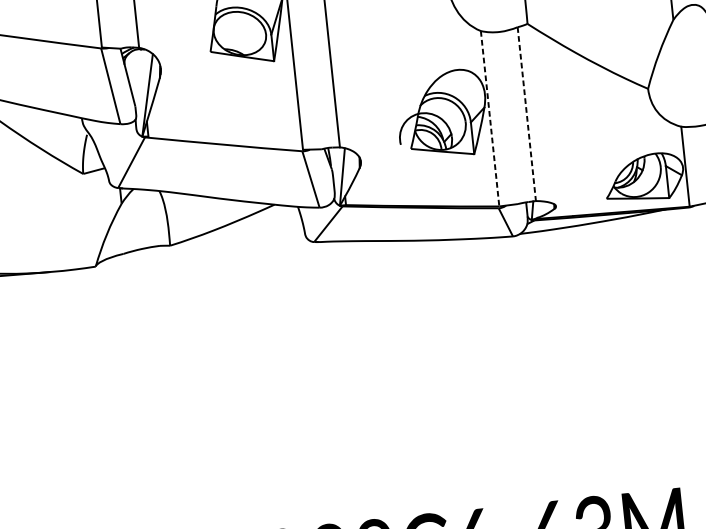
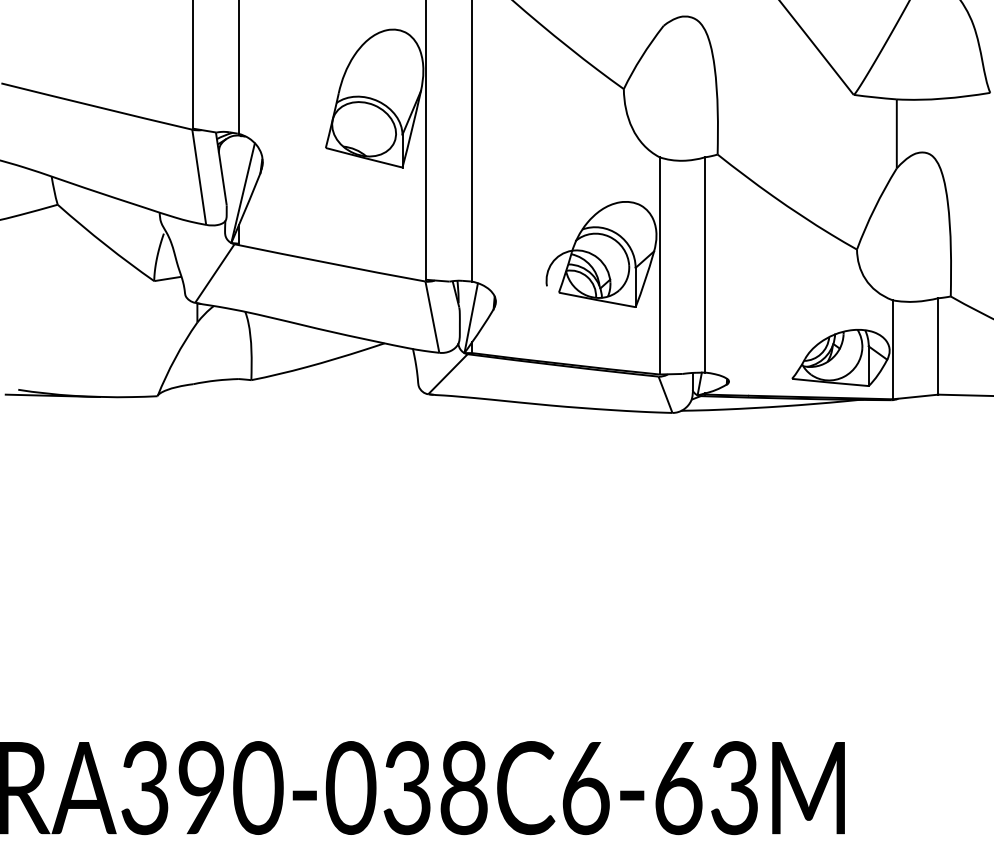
line: (527, 113) -> (705, 264), dashed -> solid
line: (489, 118) -> (659, 265), dashed -> solid

